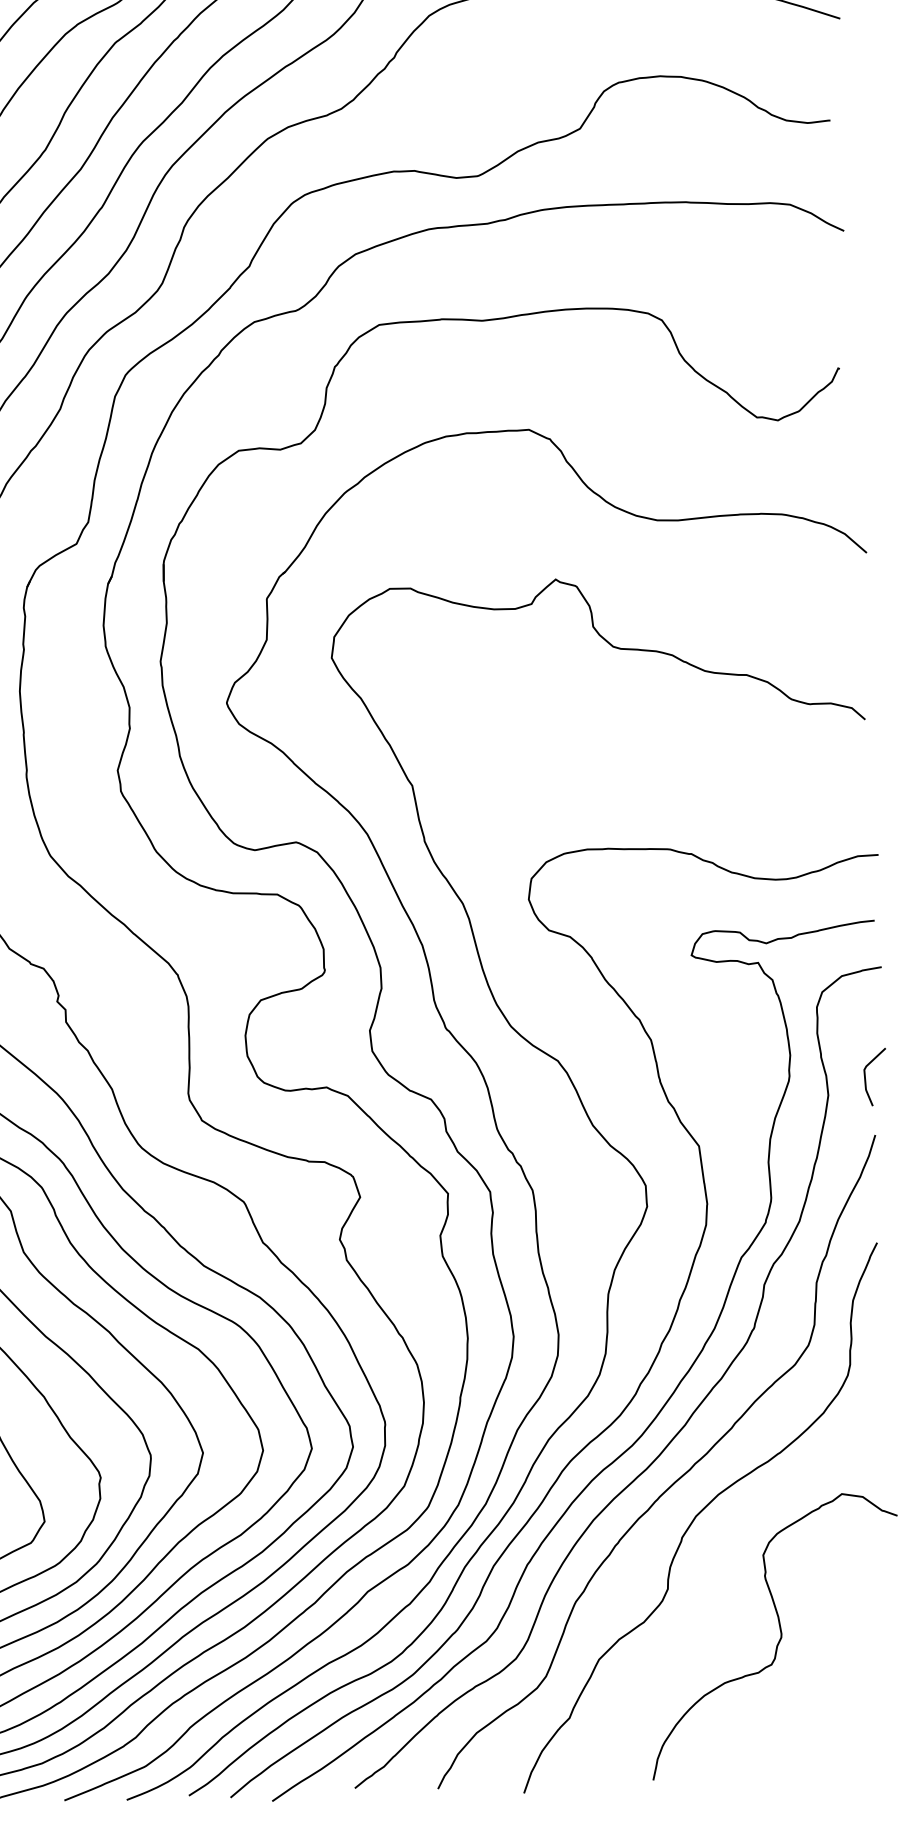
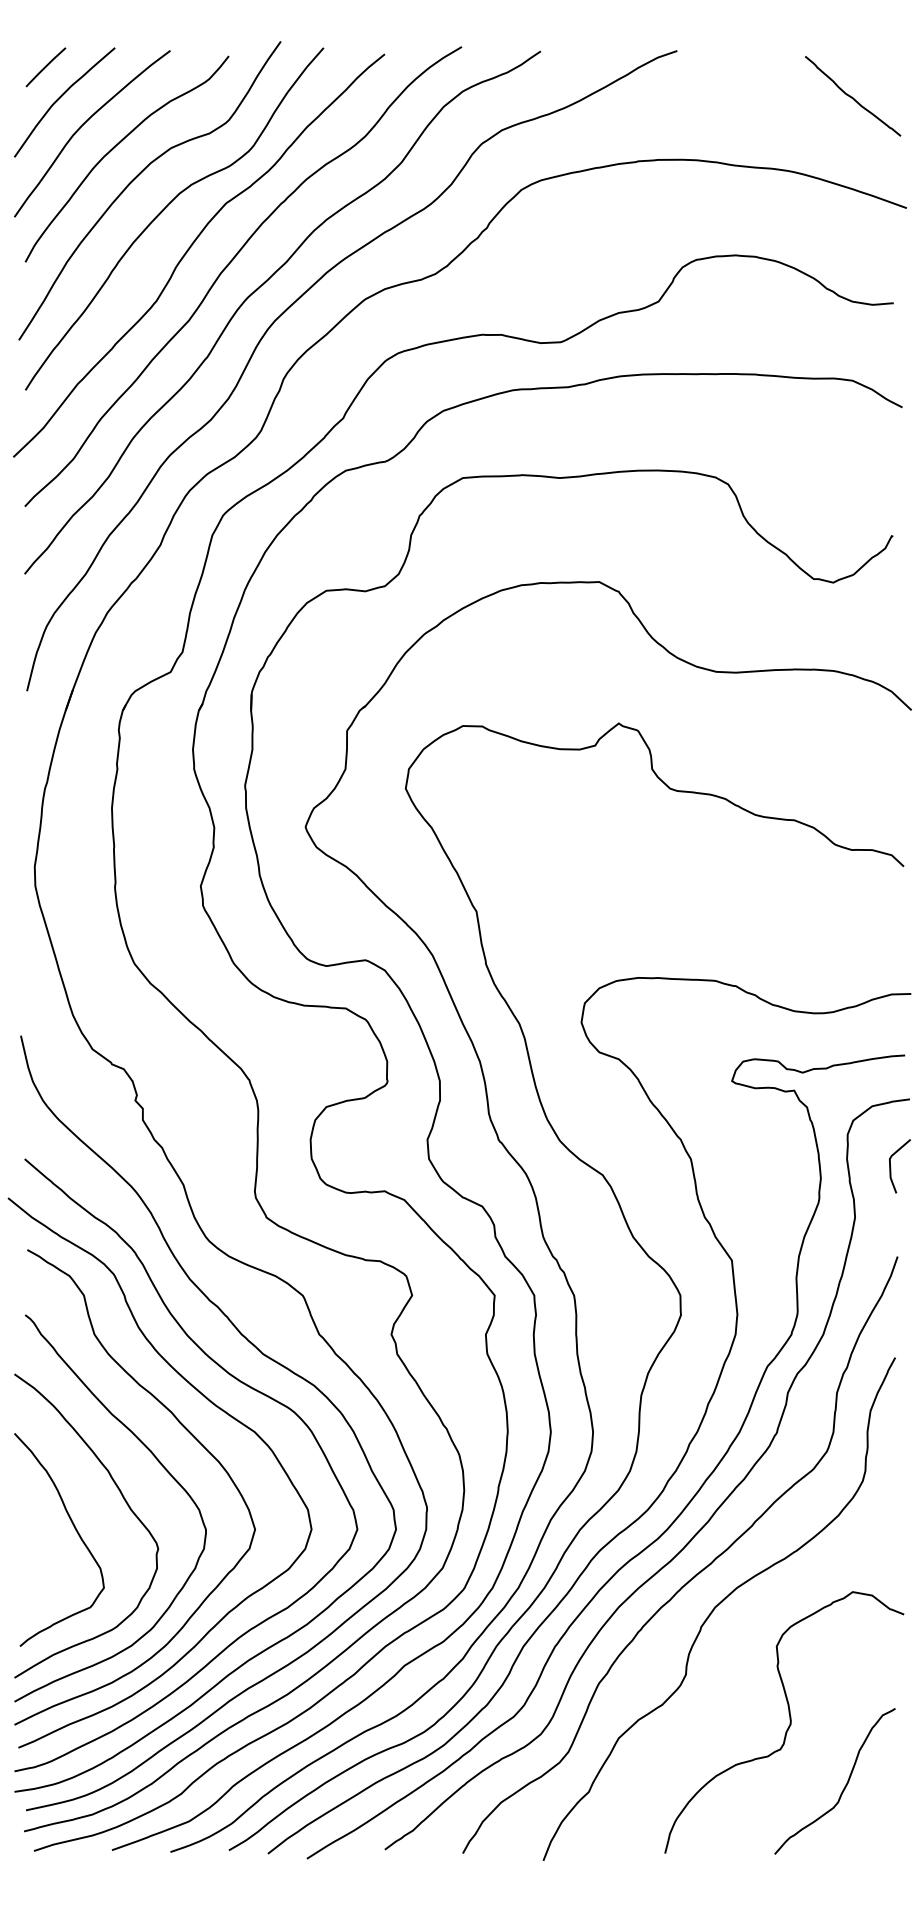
curve: (866, 1078) -> (891, 1167), moved
curve: (841, 1701) -> (844, 1786), added

